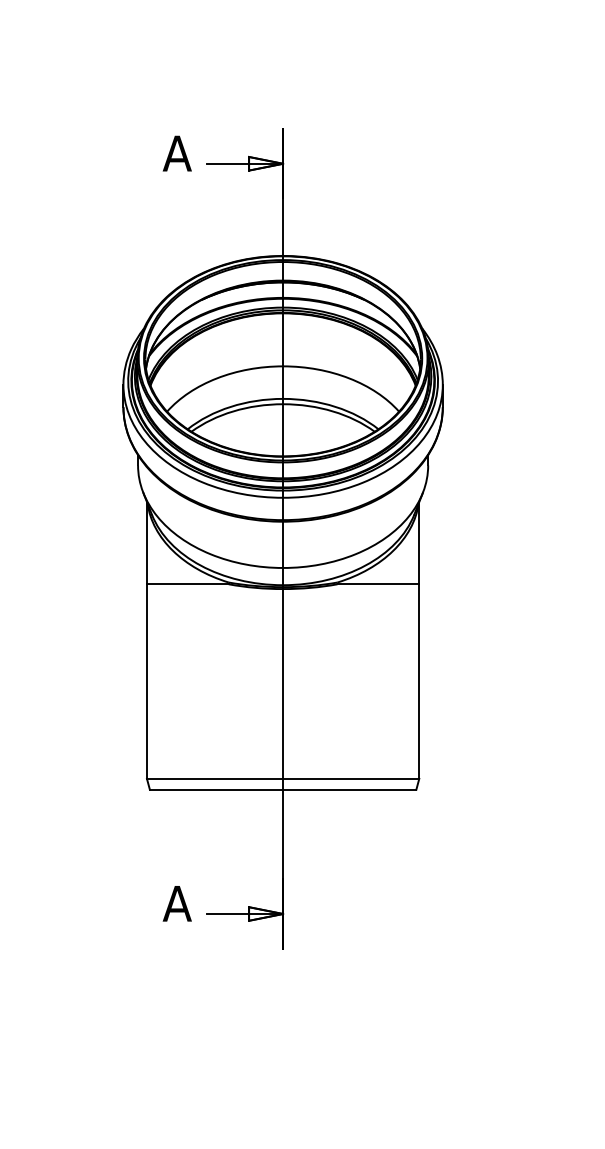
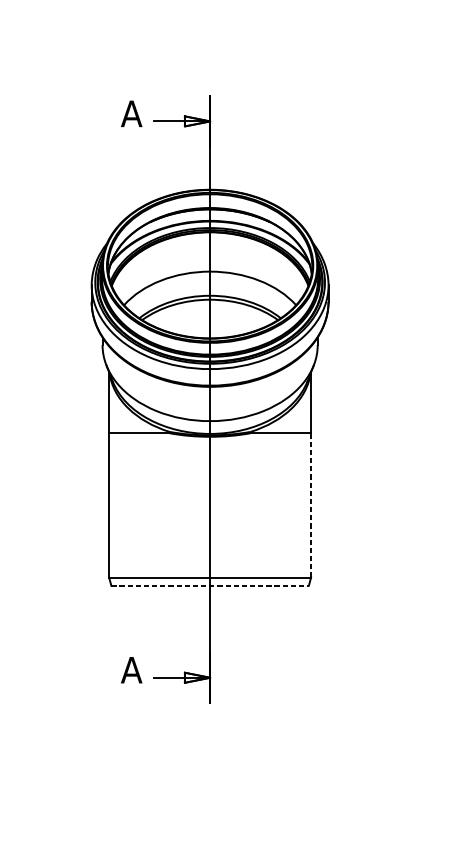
line: (419, 681) -> (311, 505), solid -> dashed
line: (283, 789) -> (210, 585), solid -> dashed

